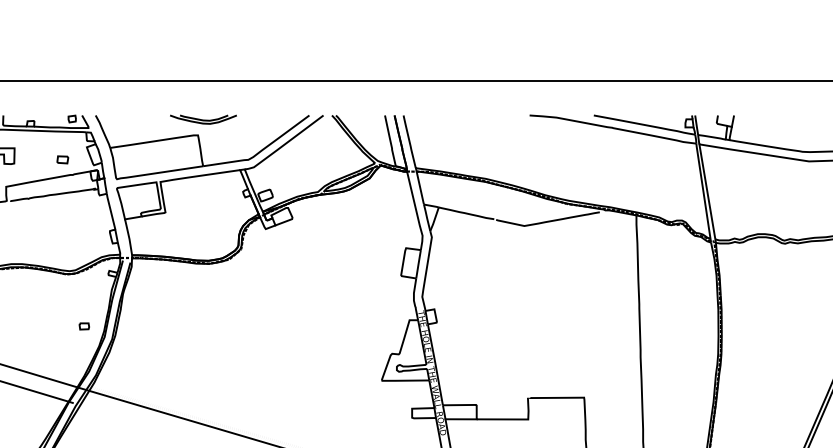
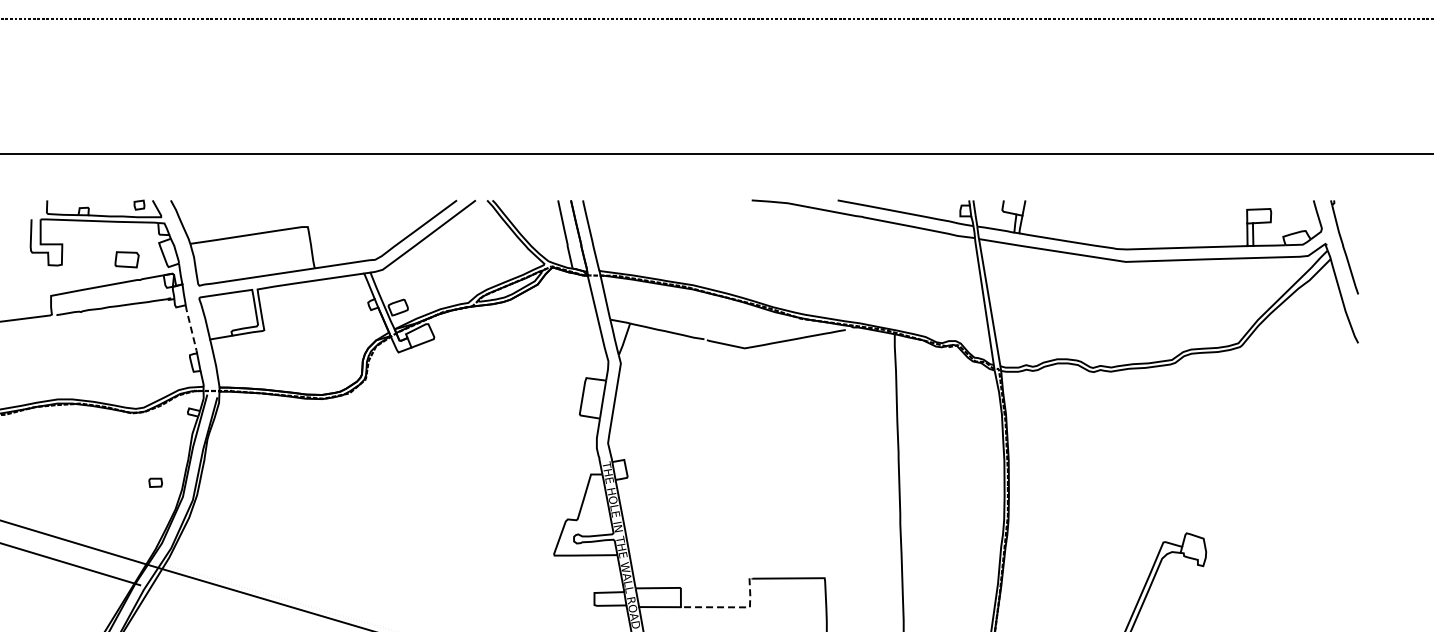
part: (202, 119) -> (314, 205), removed
part: (62, 159) -> (126, 259), size x1.6
line: (111, 211) -> (191, 329), solid -> dashed
line: (513, 419) -> (730, 607), solid -> dashed

